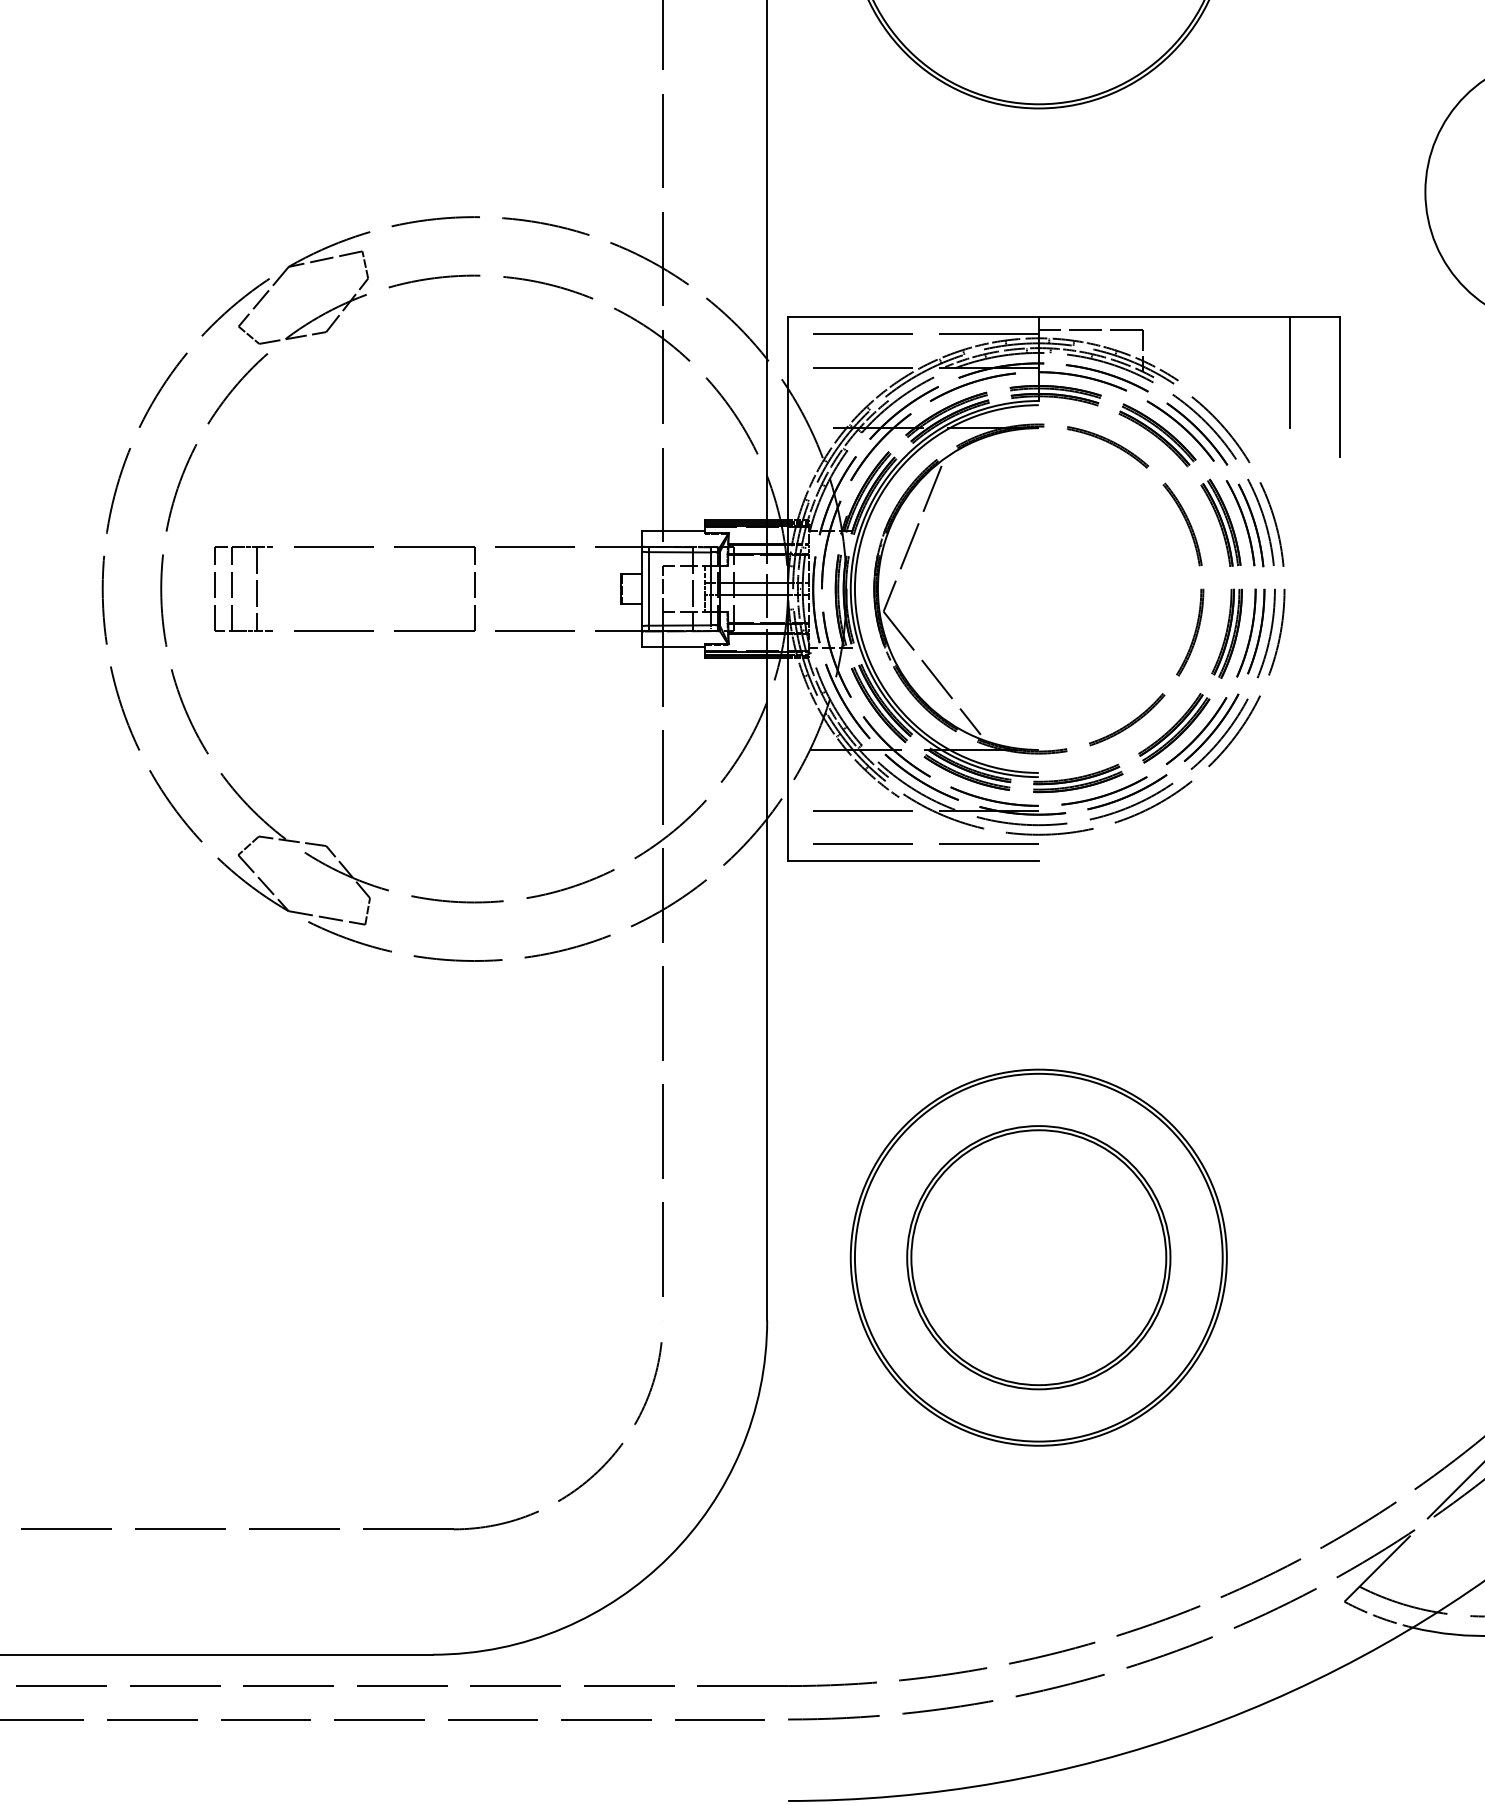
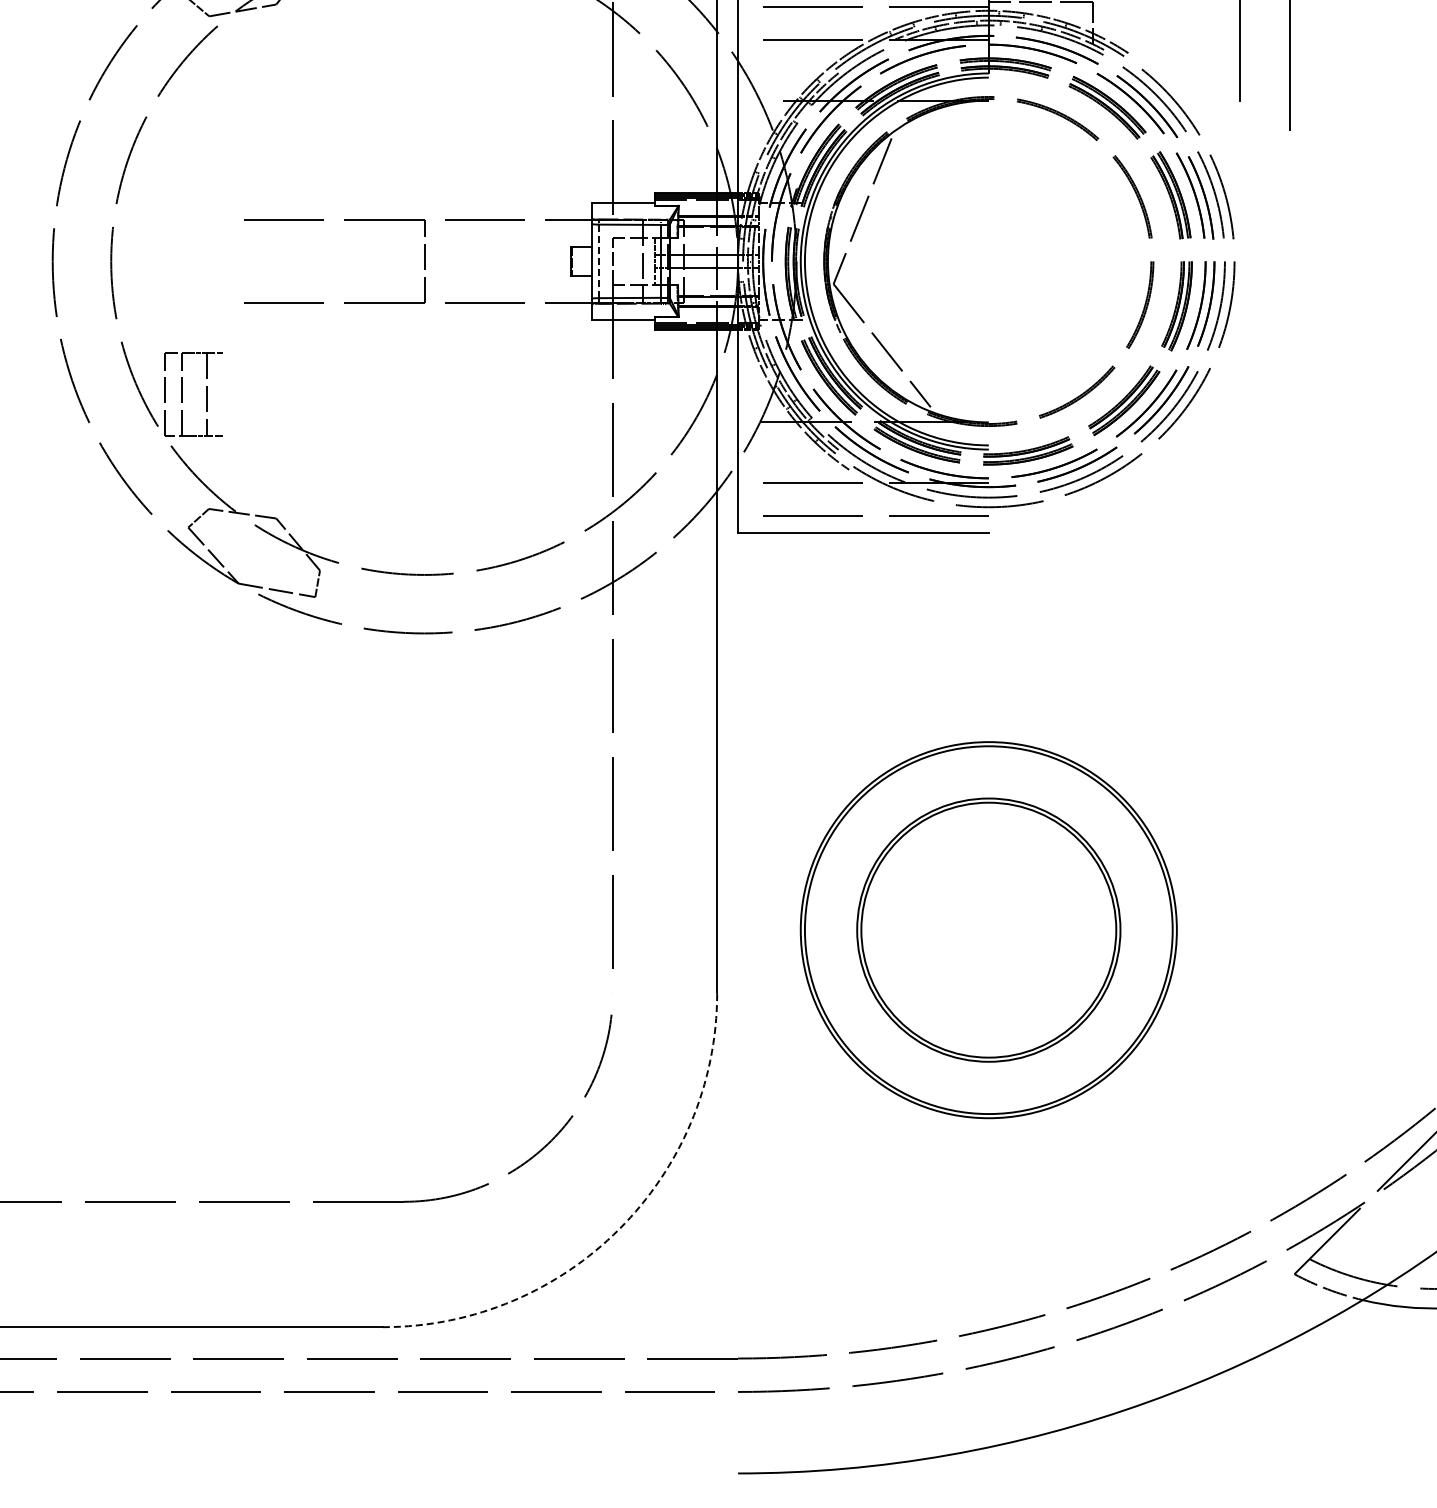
part: (232, 588) -> (182, 393), moved
line: (648, 588) -> (598, 260), solid -> dashed
arc: (669, 1556) -> (619, 1228), solid -> dashed

